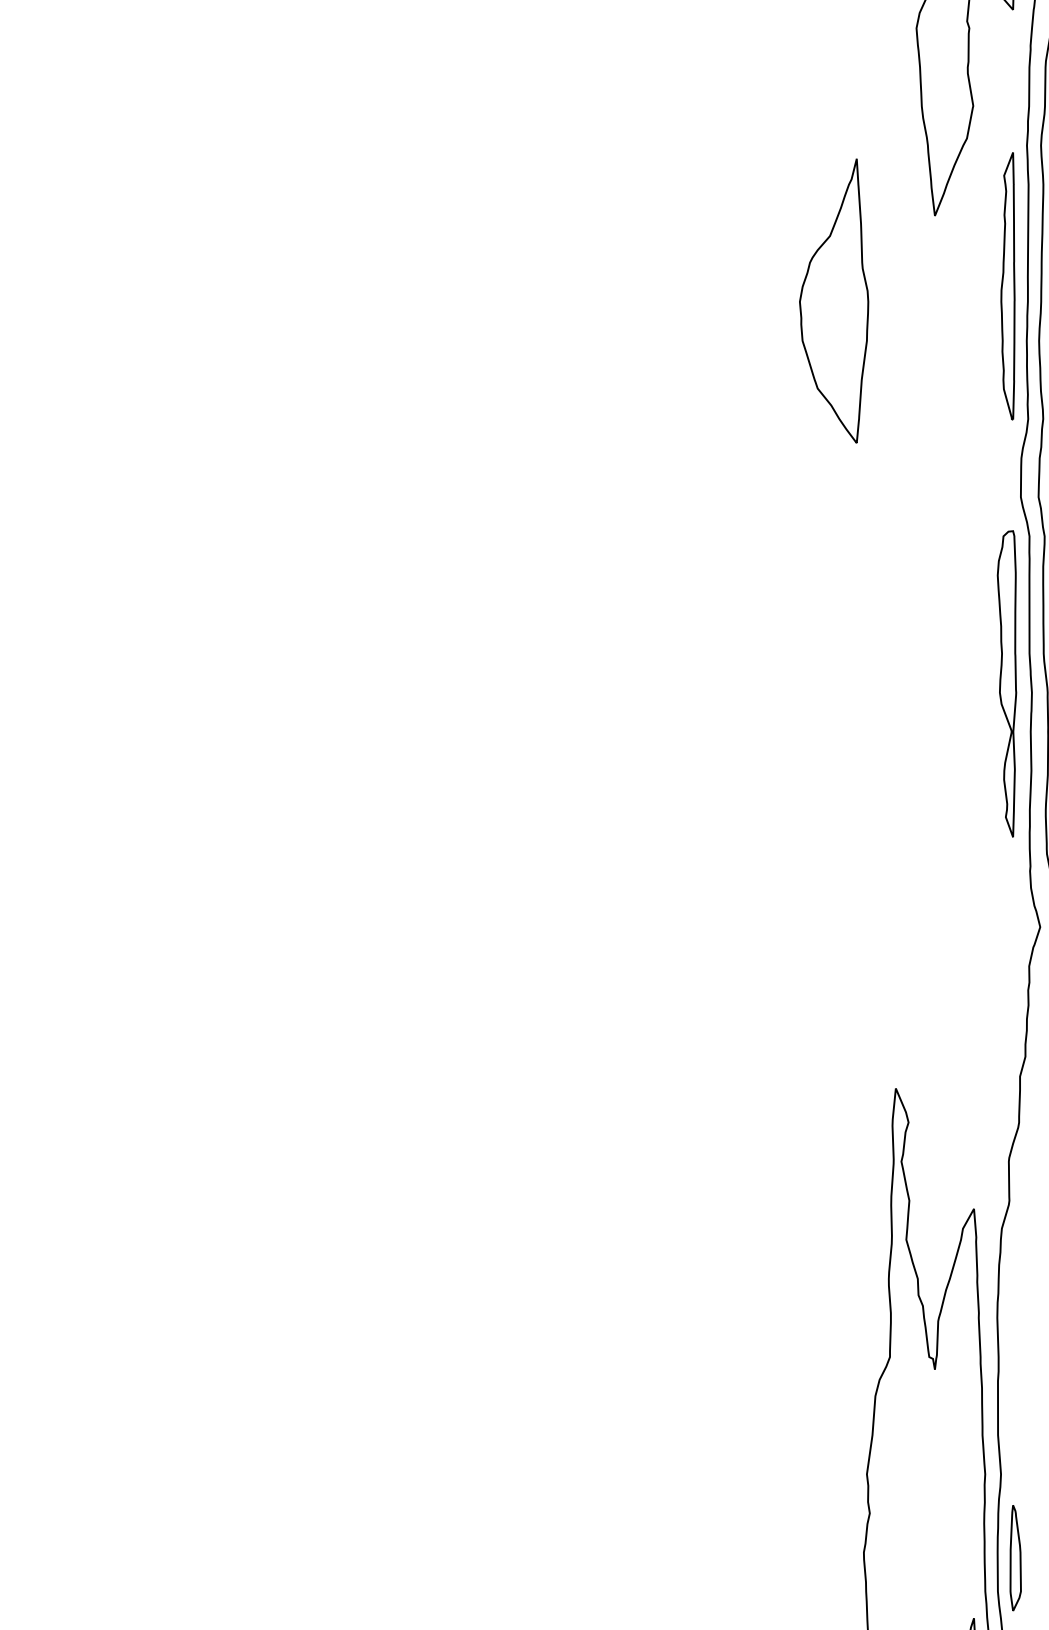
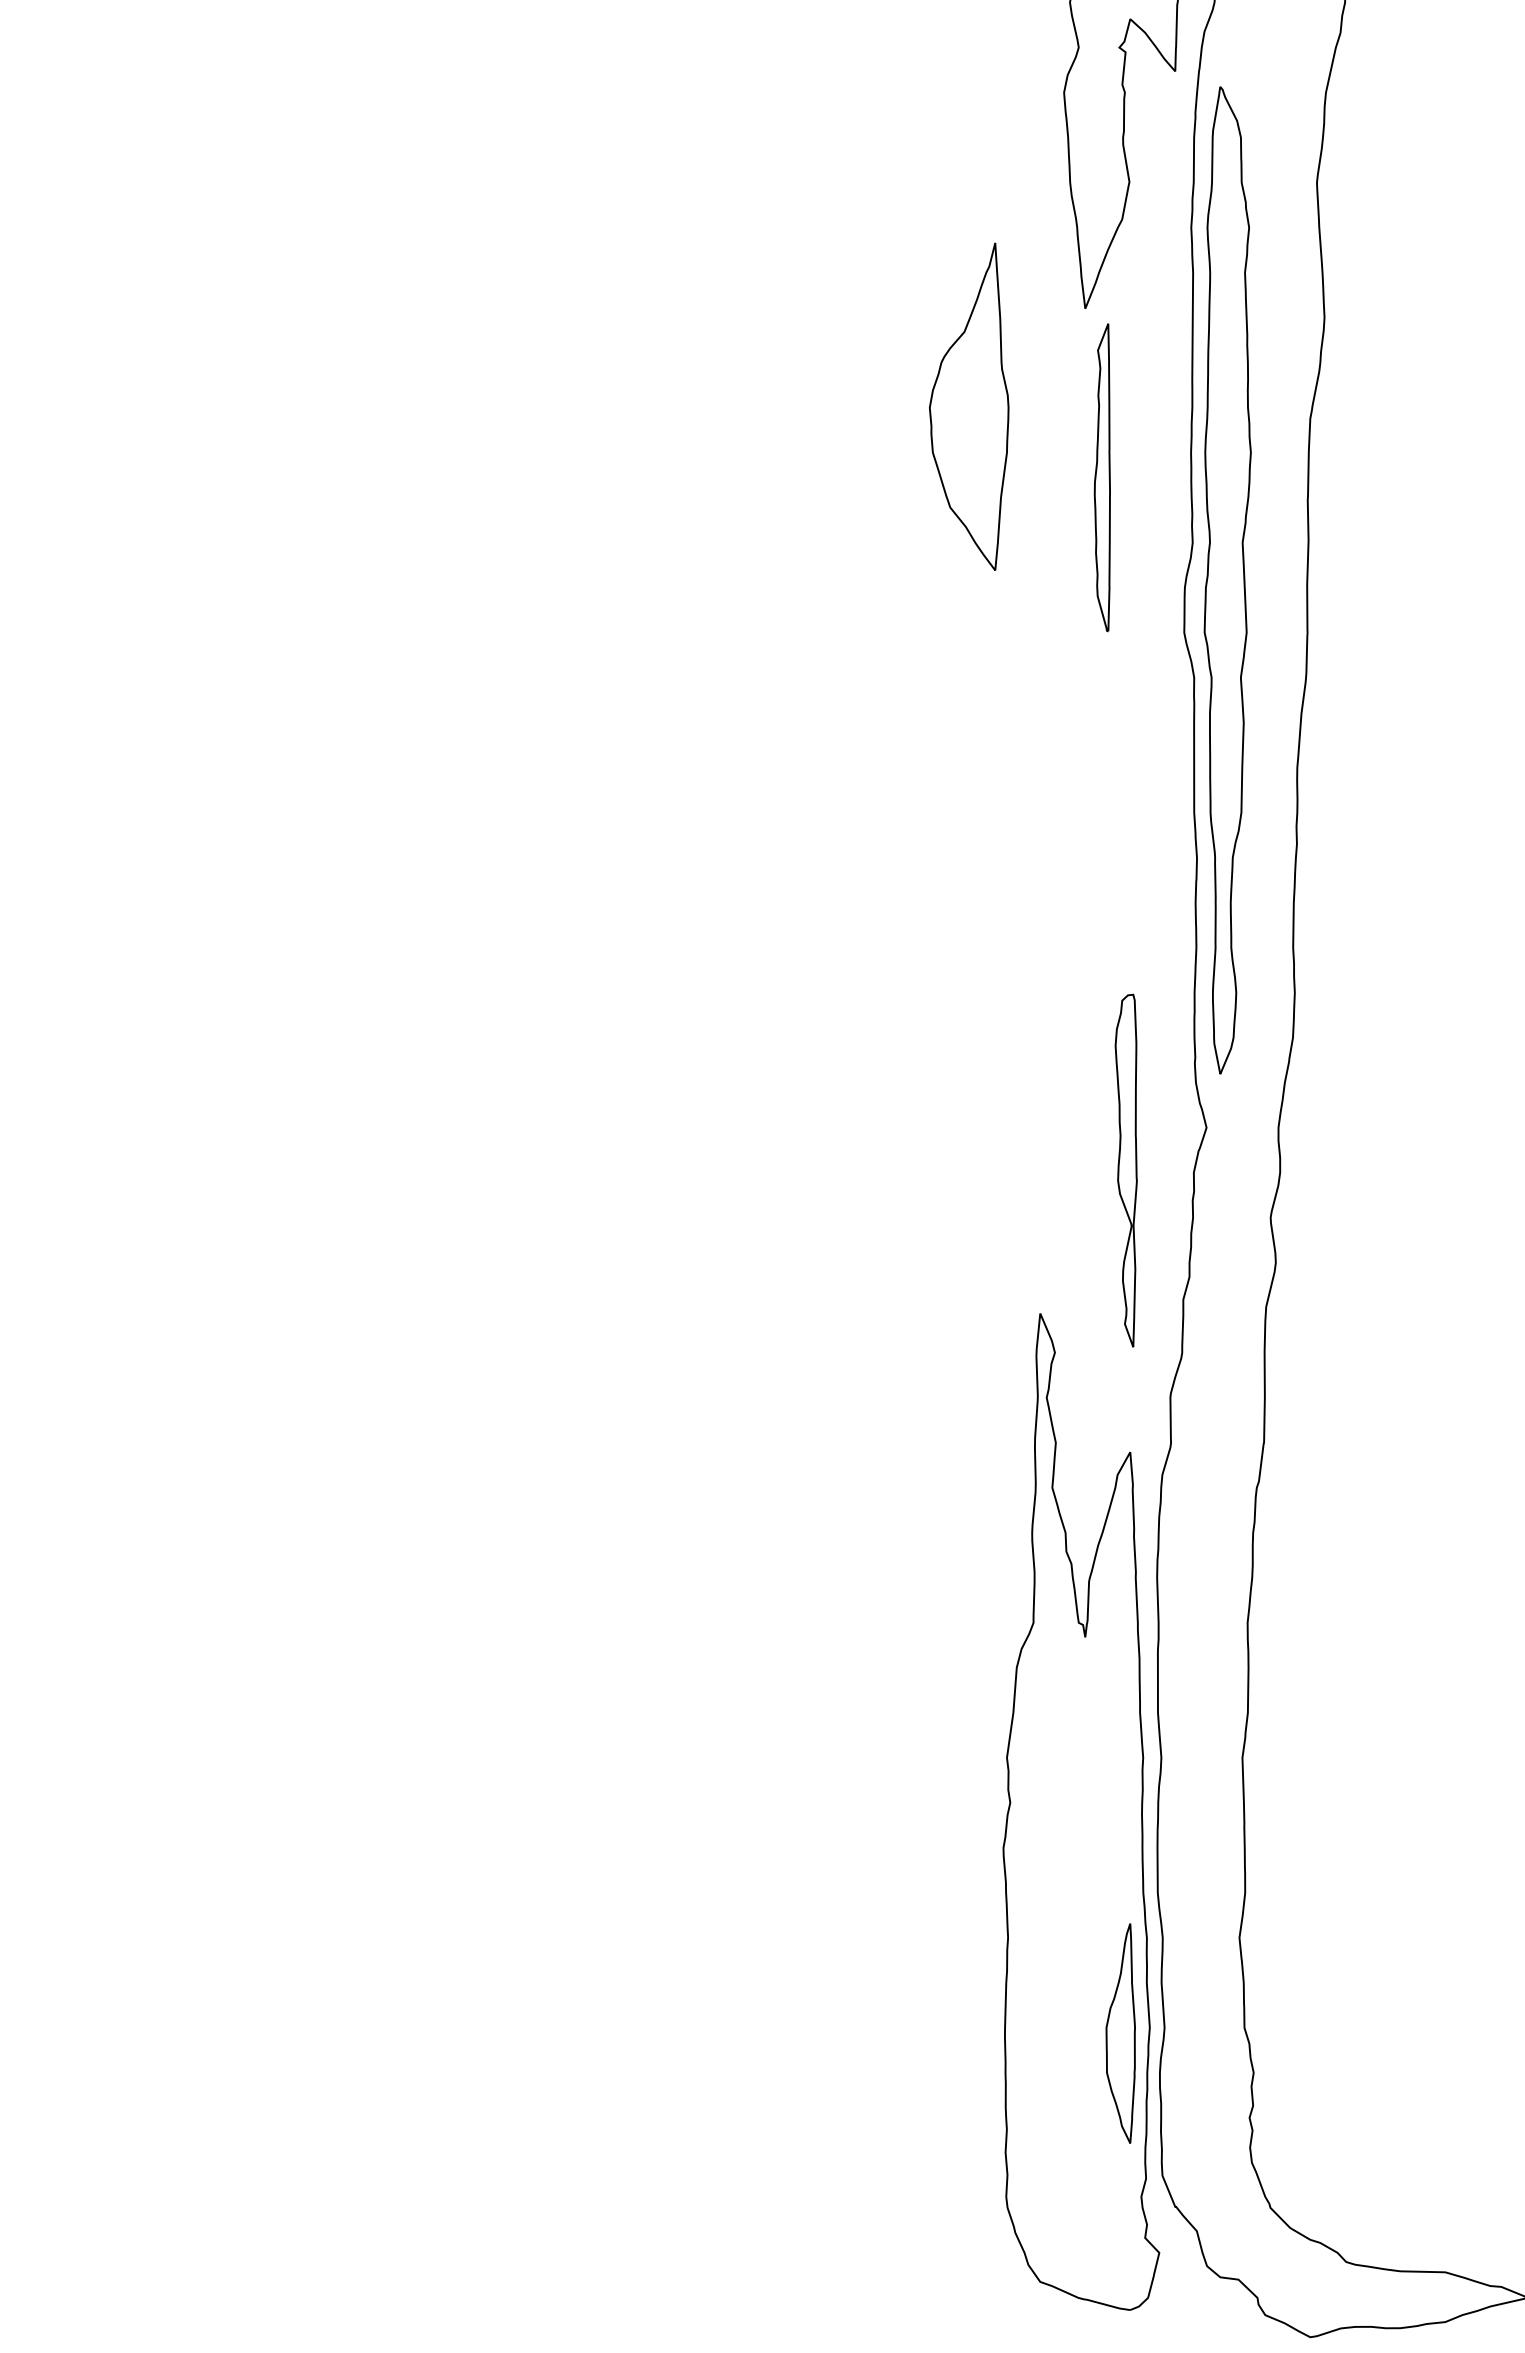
part: (1007, 286) -> (1101, 477), moved
part: (1006, 683) -> (1125, 1170), moved
part: (1015, 1558) -> (1178, 1854), removed

